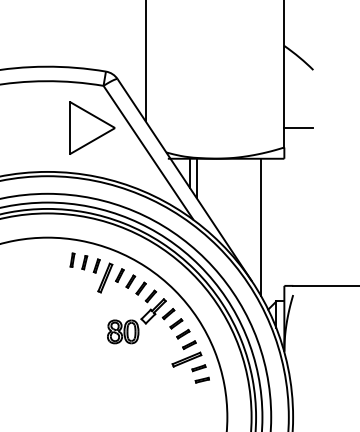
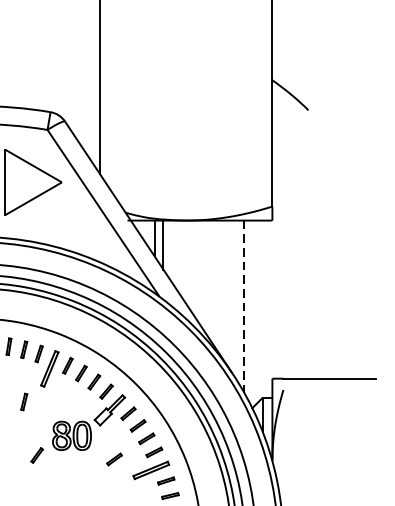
line: (298, 128) -> (289, 182), removed
line: (261, 227) -> (243, 306), solid -> dashed
part: (84, 304) -> (23, 401), added
part: (94, 347) -> (36, 455), added
part: (157, 350) -> (114, 459), added

